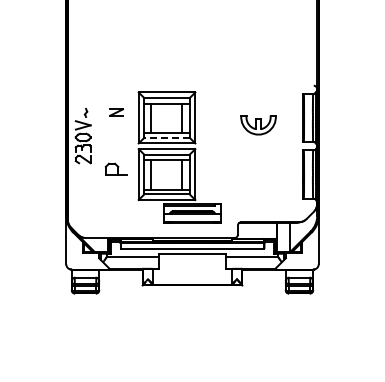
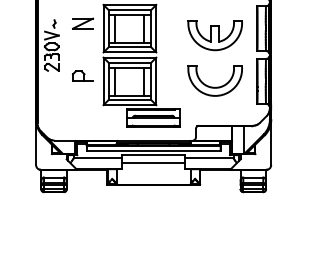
part: (116, 112) -> (82, 23), size x1.67
part: (258, 124) -> (215, 34), size x1.67
line: (167, 137) -> (130, 46), dashed -> solid
part: (258, 180) -> (215, 86), added
line: (192, 261) -> (153, 162), added

